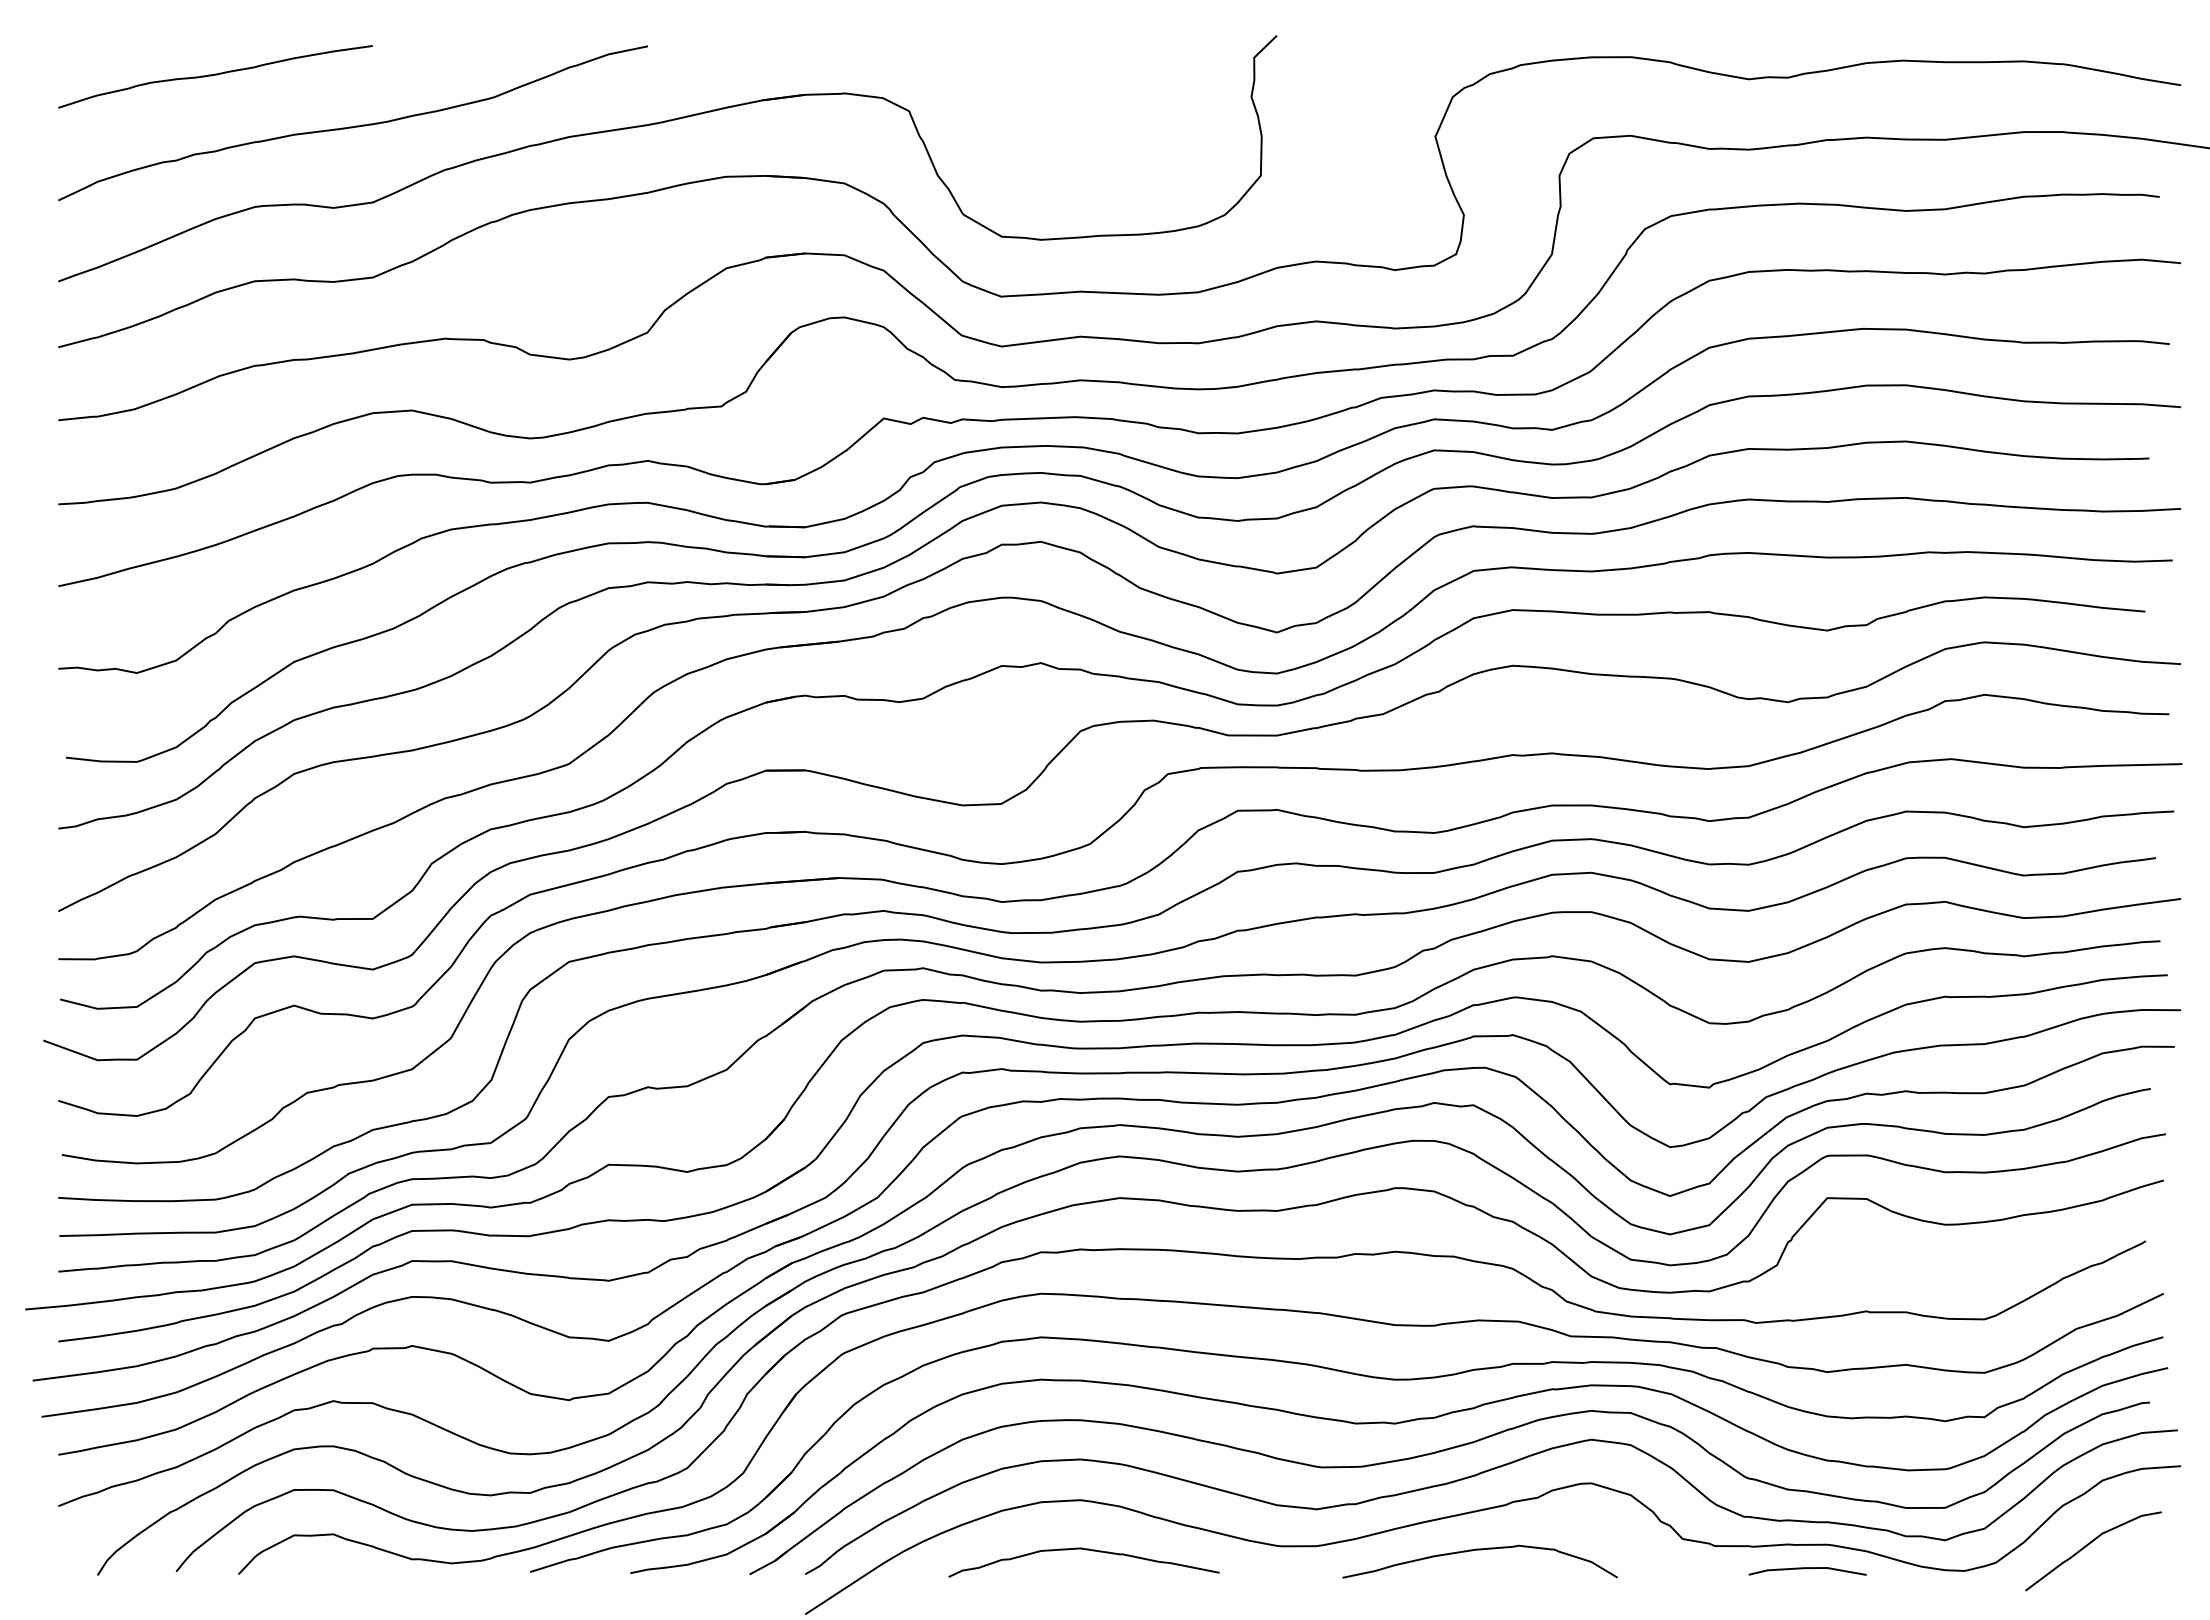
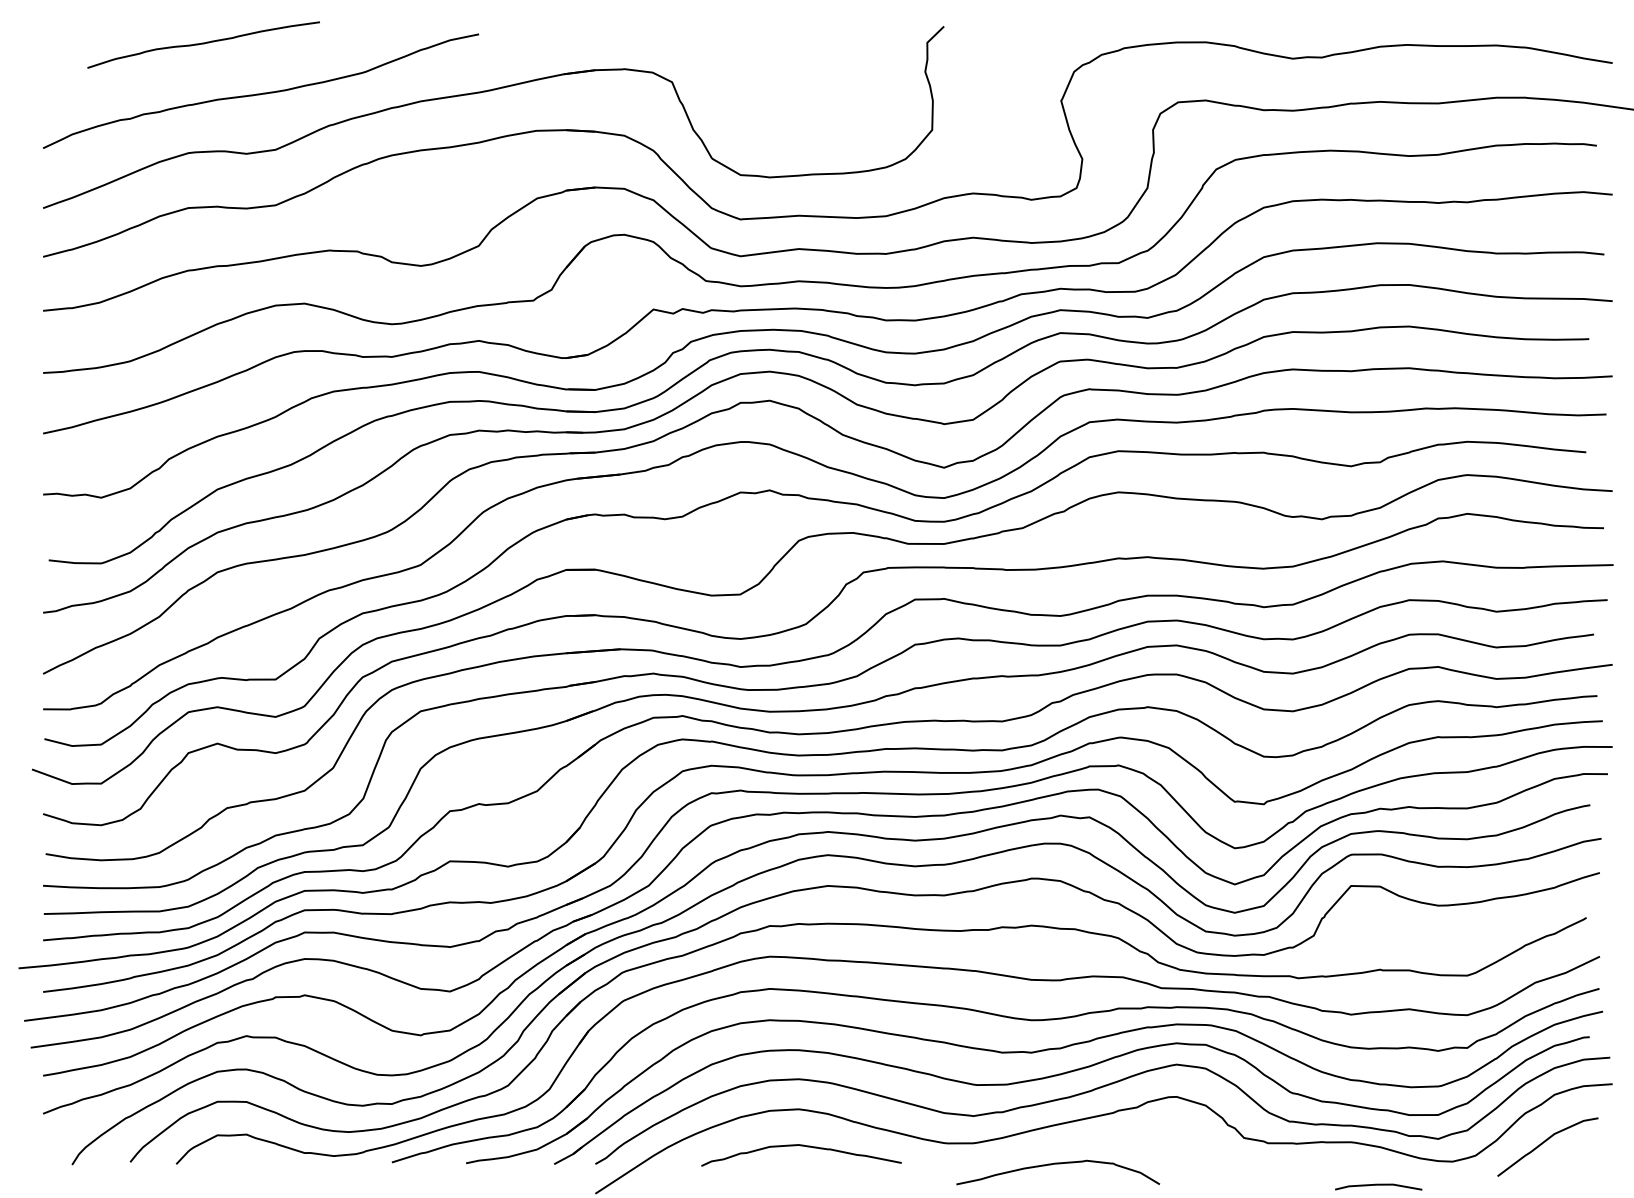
curve: (215, 75) -> (203, 44), moved
curve: (1479, 1550) -> (1057, 1164), moved
line: (1807, 1568) -> (1378, 1184), moved

